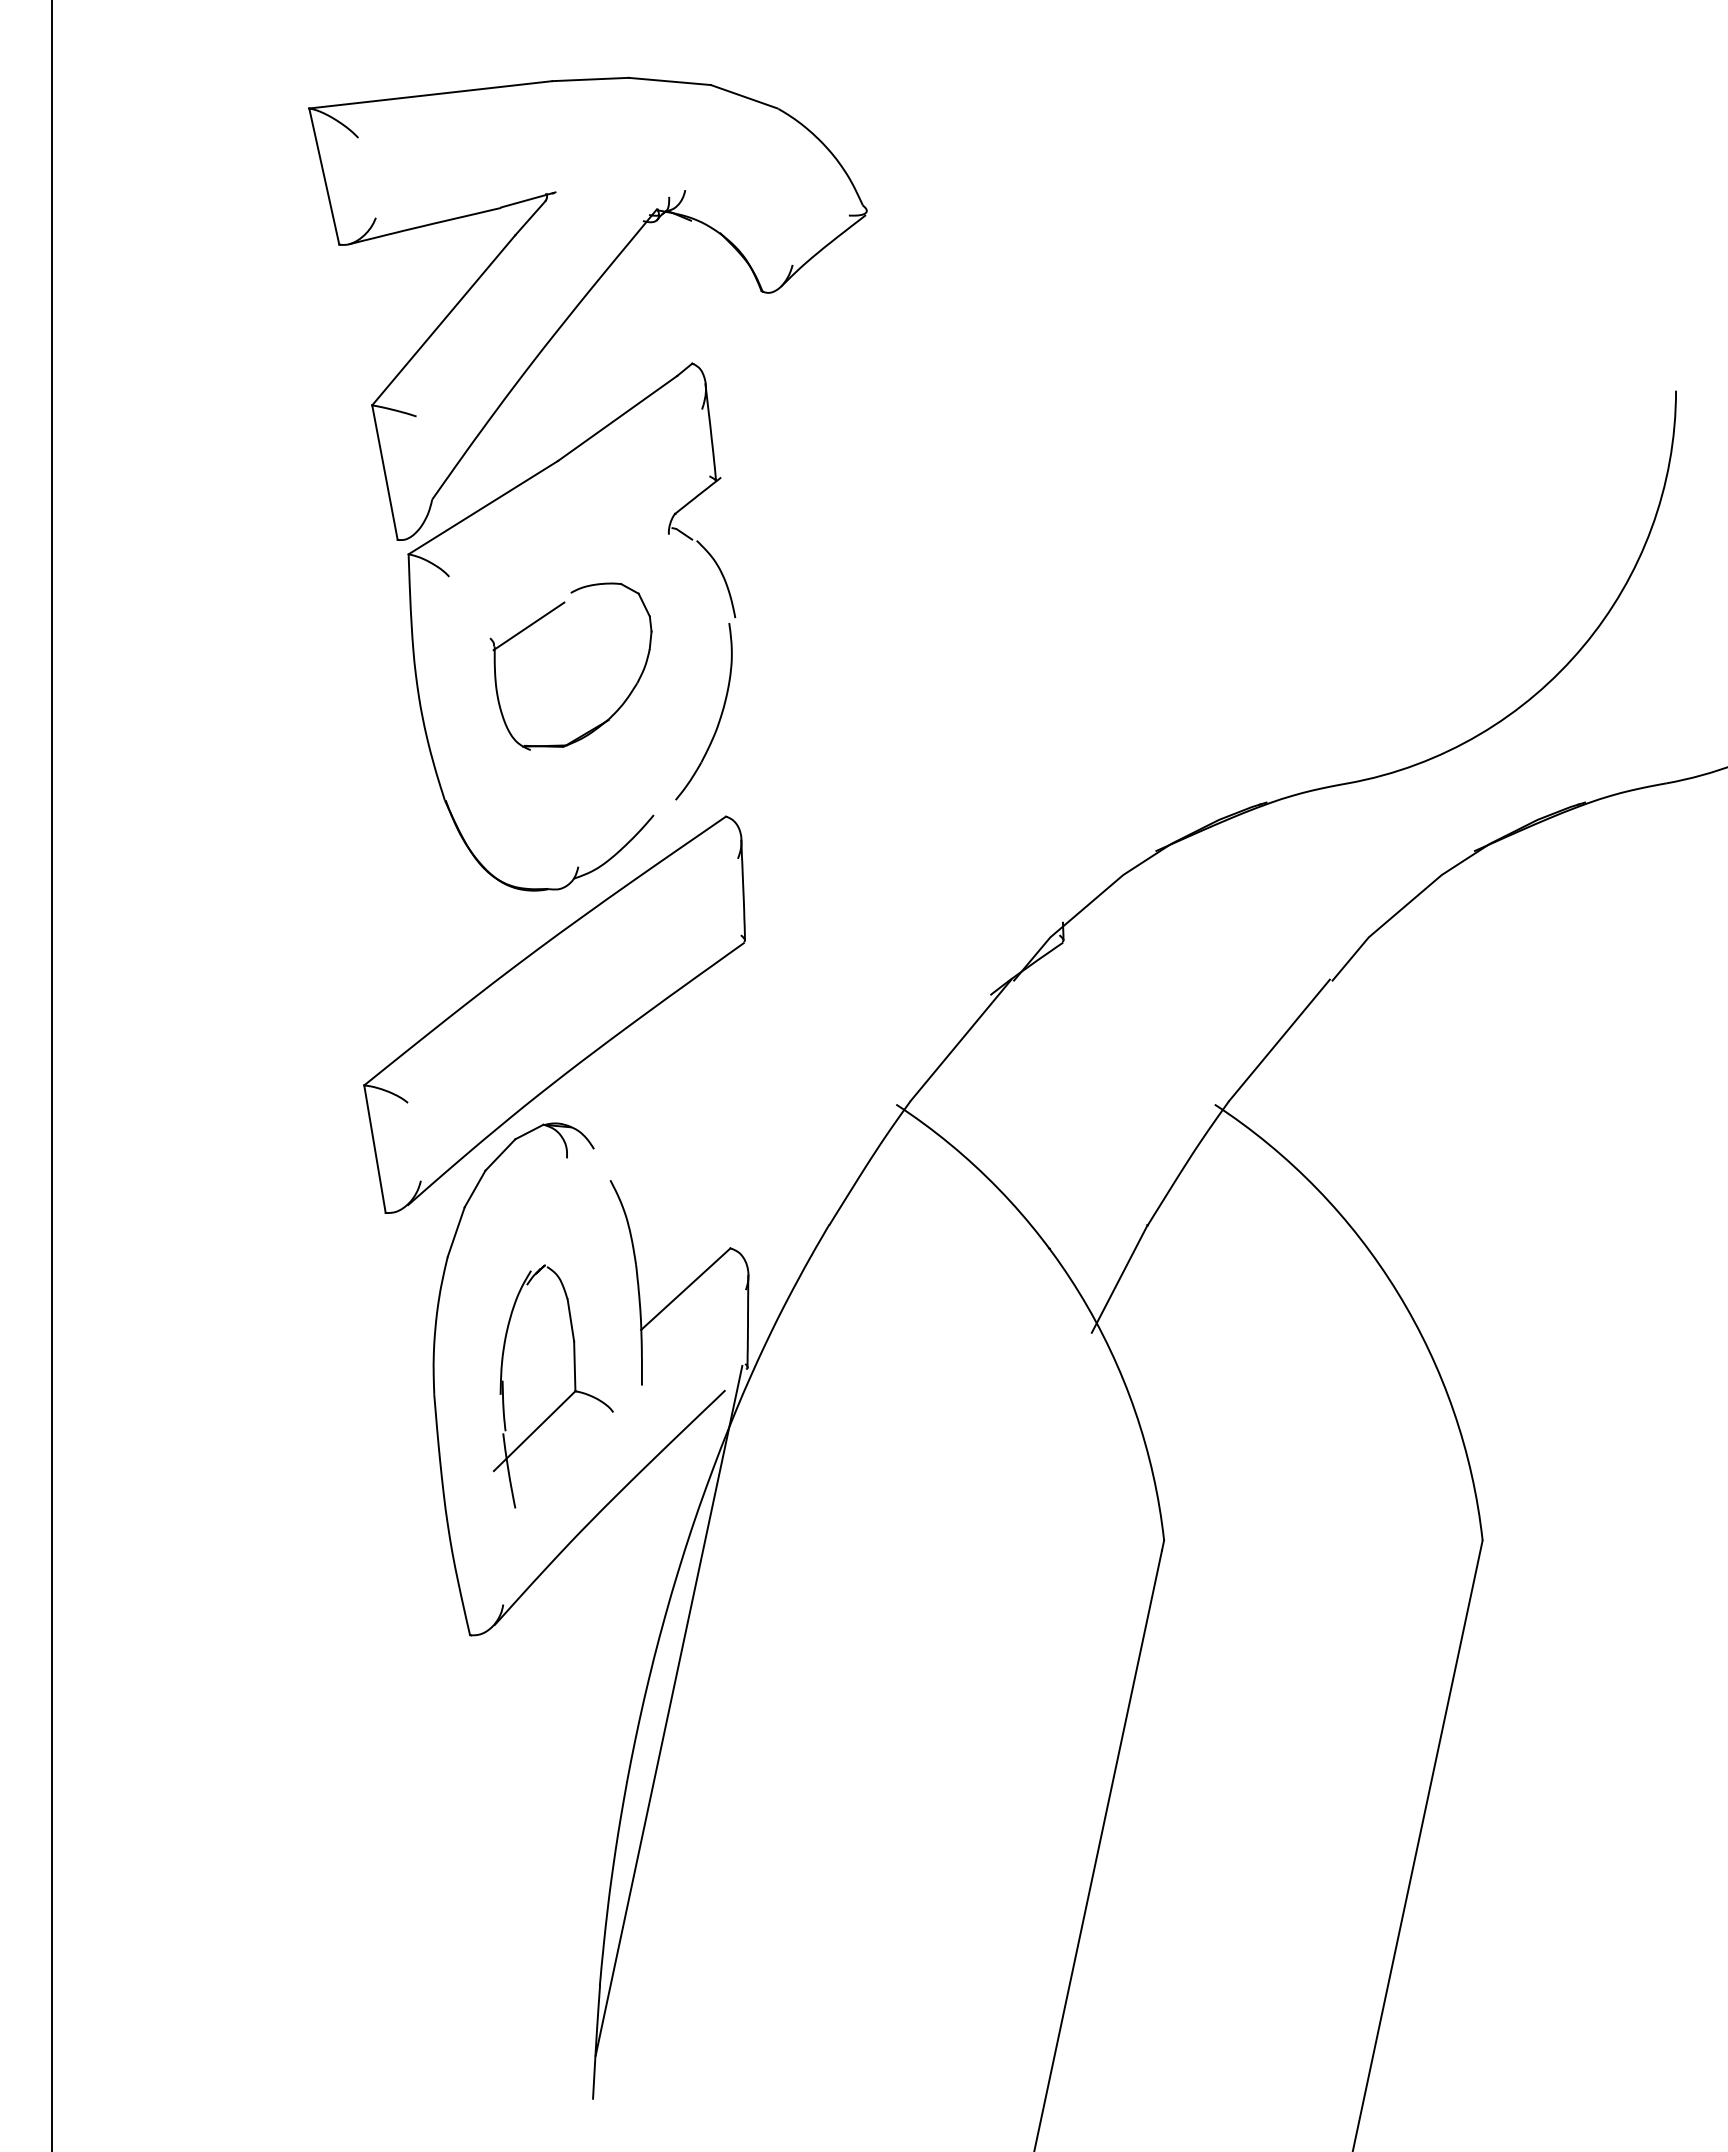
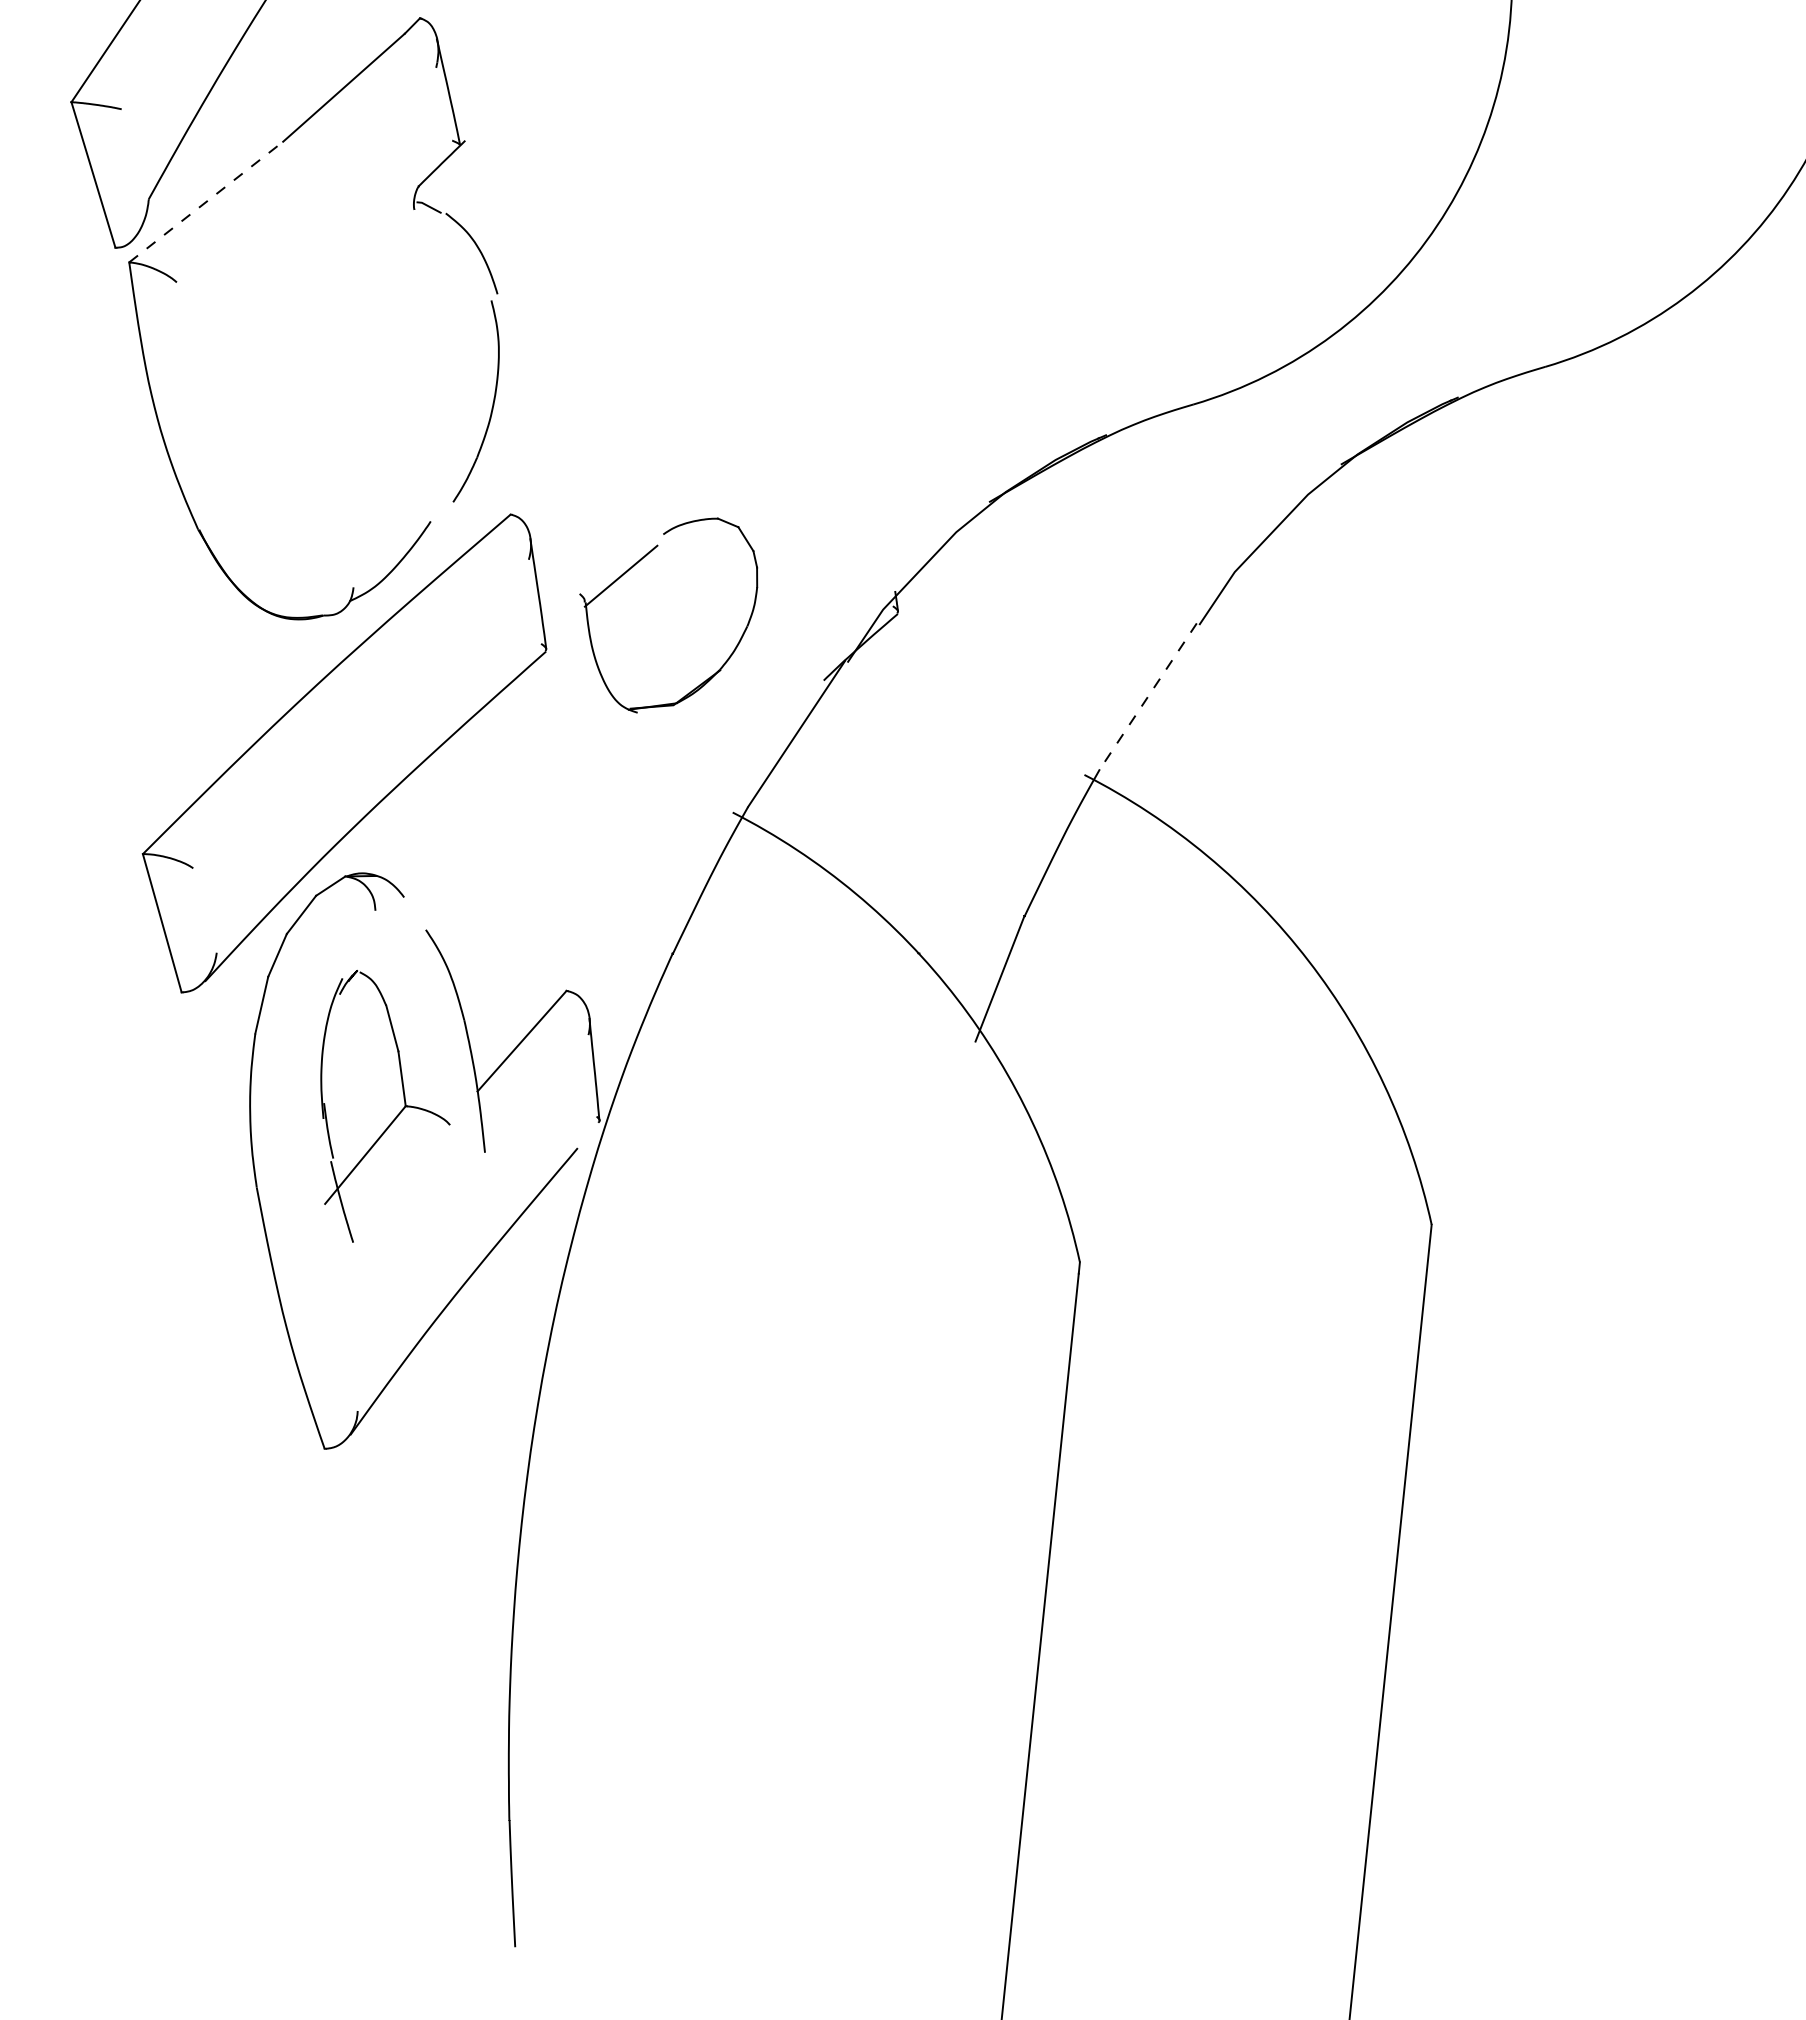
line: (483, 507) -> (206, 201), solid -> dashed
part: (538, 621) -> (631, 569), moved
line: (1279, 1040) -> (1148, 696), solid -> dashed
part: (566, 1398) -> (396, 1115), moved
line: (668, 1710) -> (552, 1508), removed

